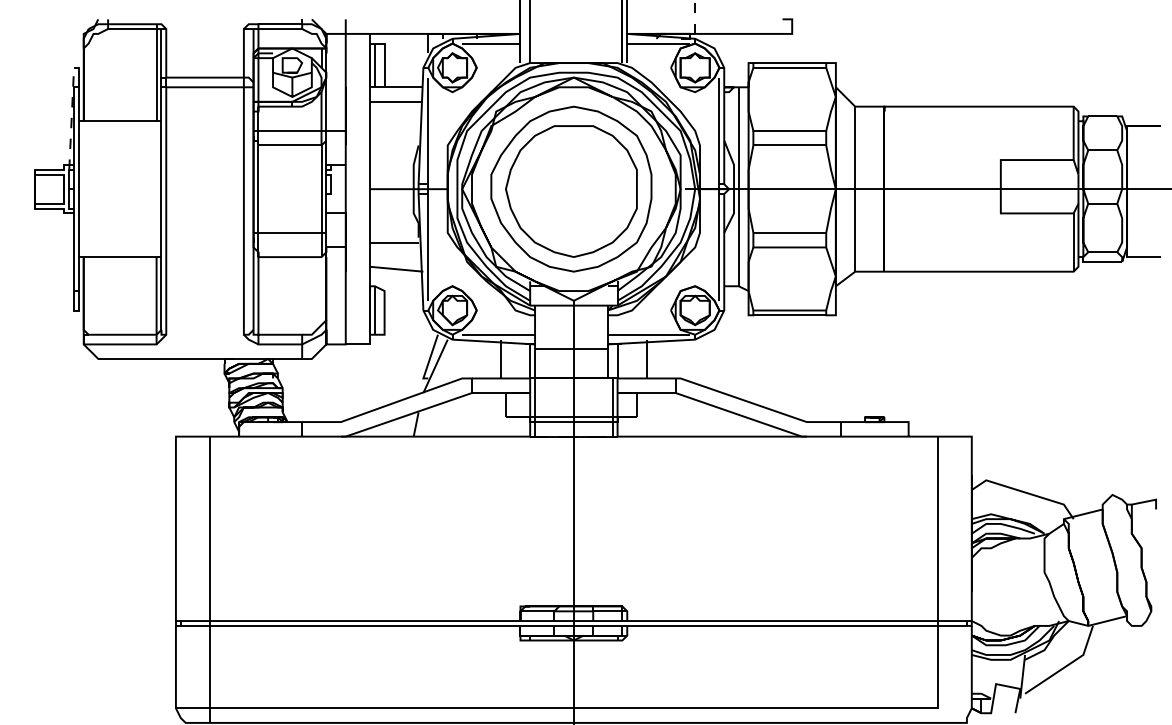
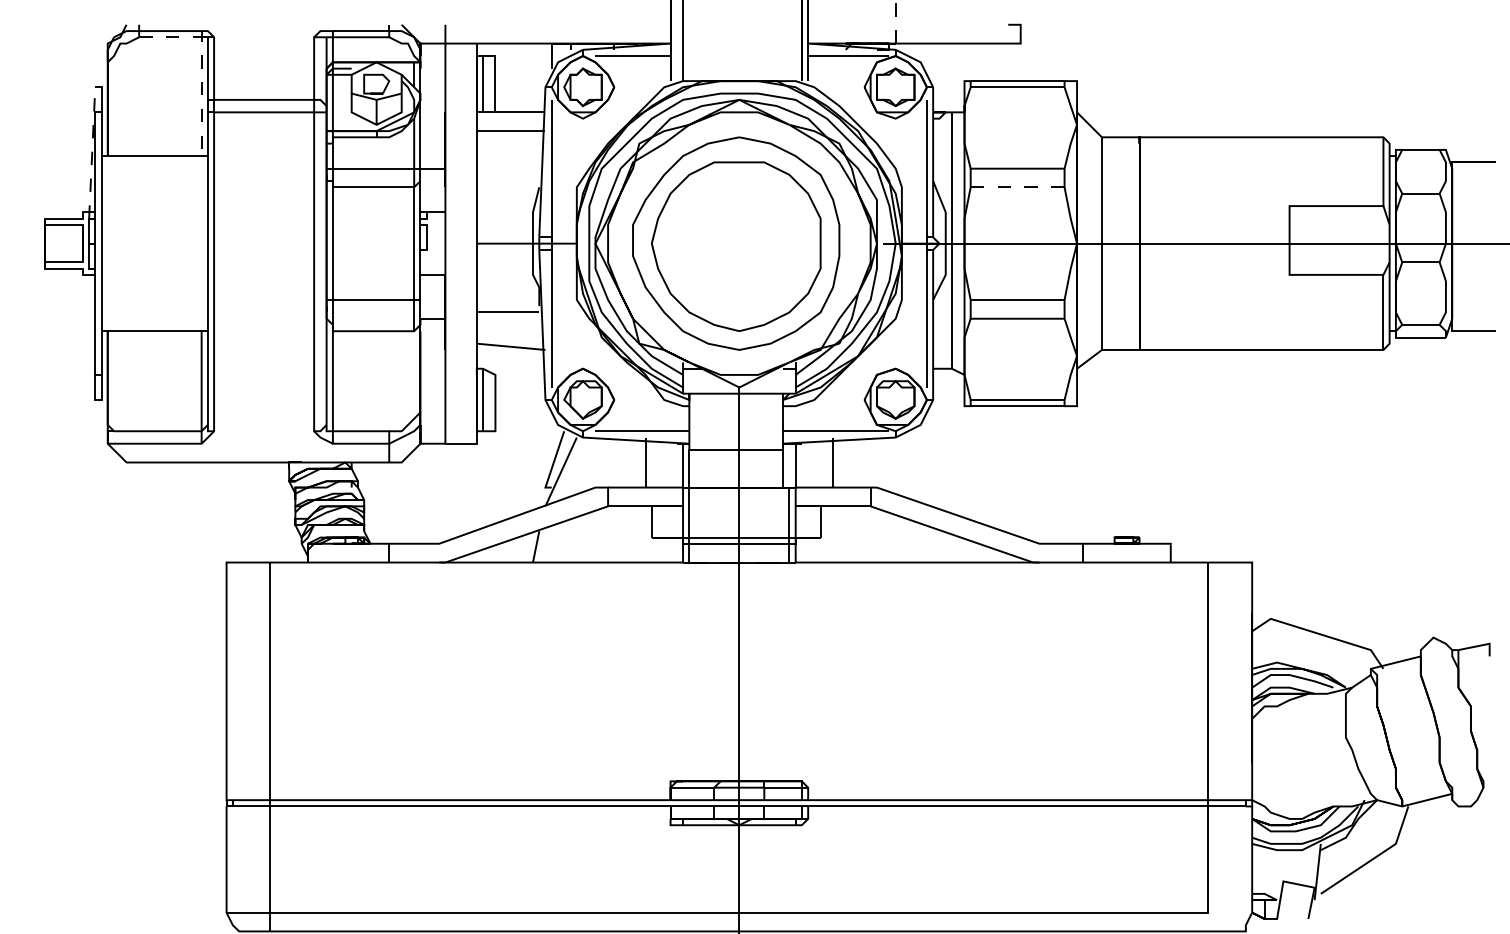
line: (156, 50) -> (201, 65), solid -> dashed
line: (789, 145) -> (1017, 187), solid -> dashed

